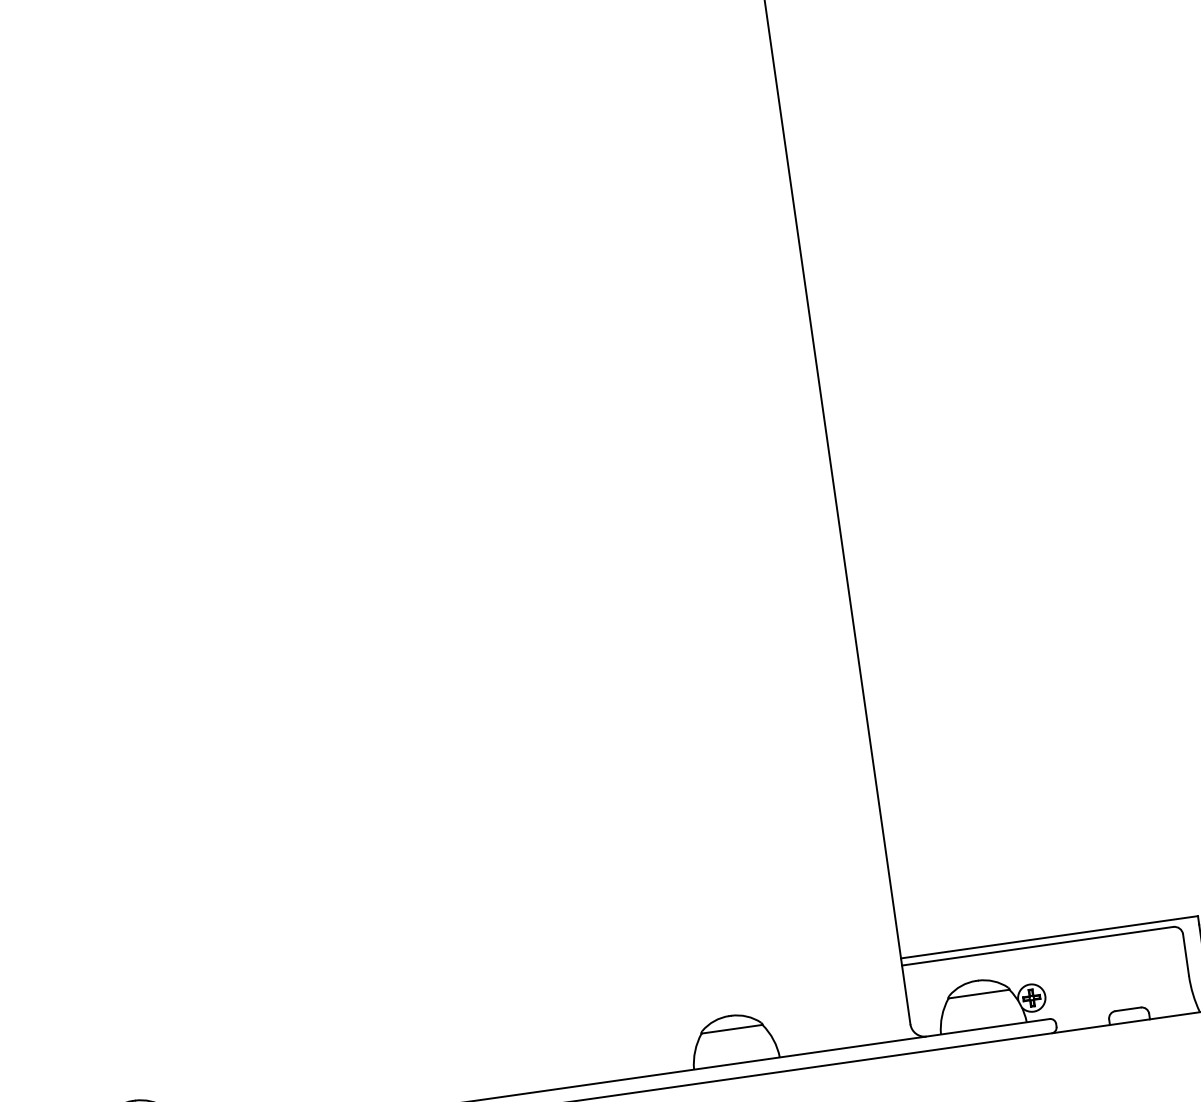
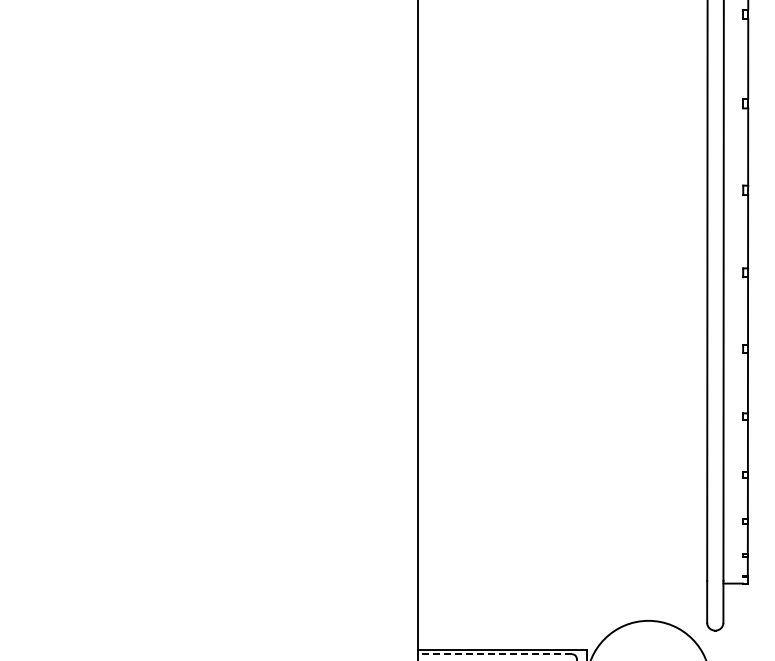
line: (1037, 946) -> (494, 654), solid -> dashed

